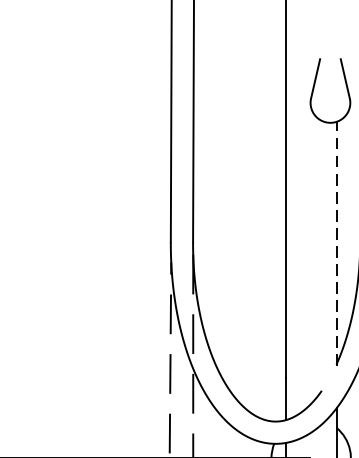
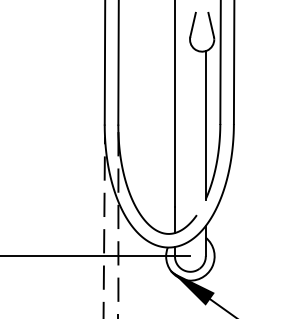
line: (335, 243) -> (205, 125), dashed -> solid

